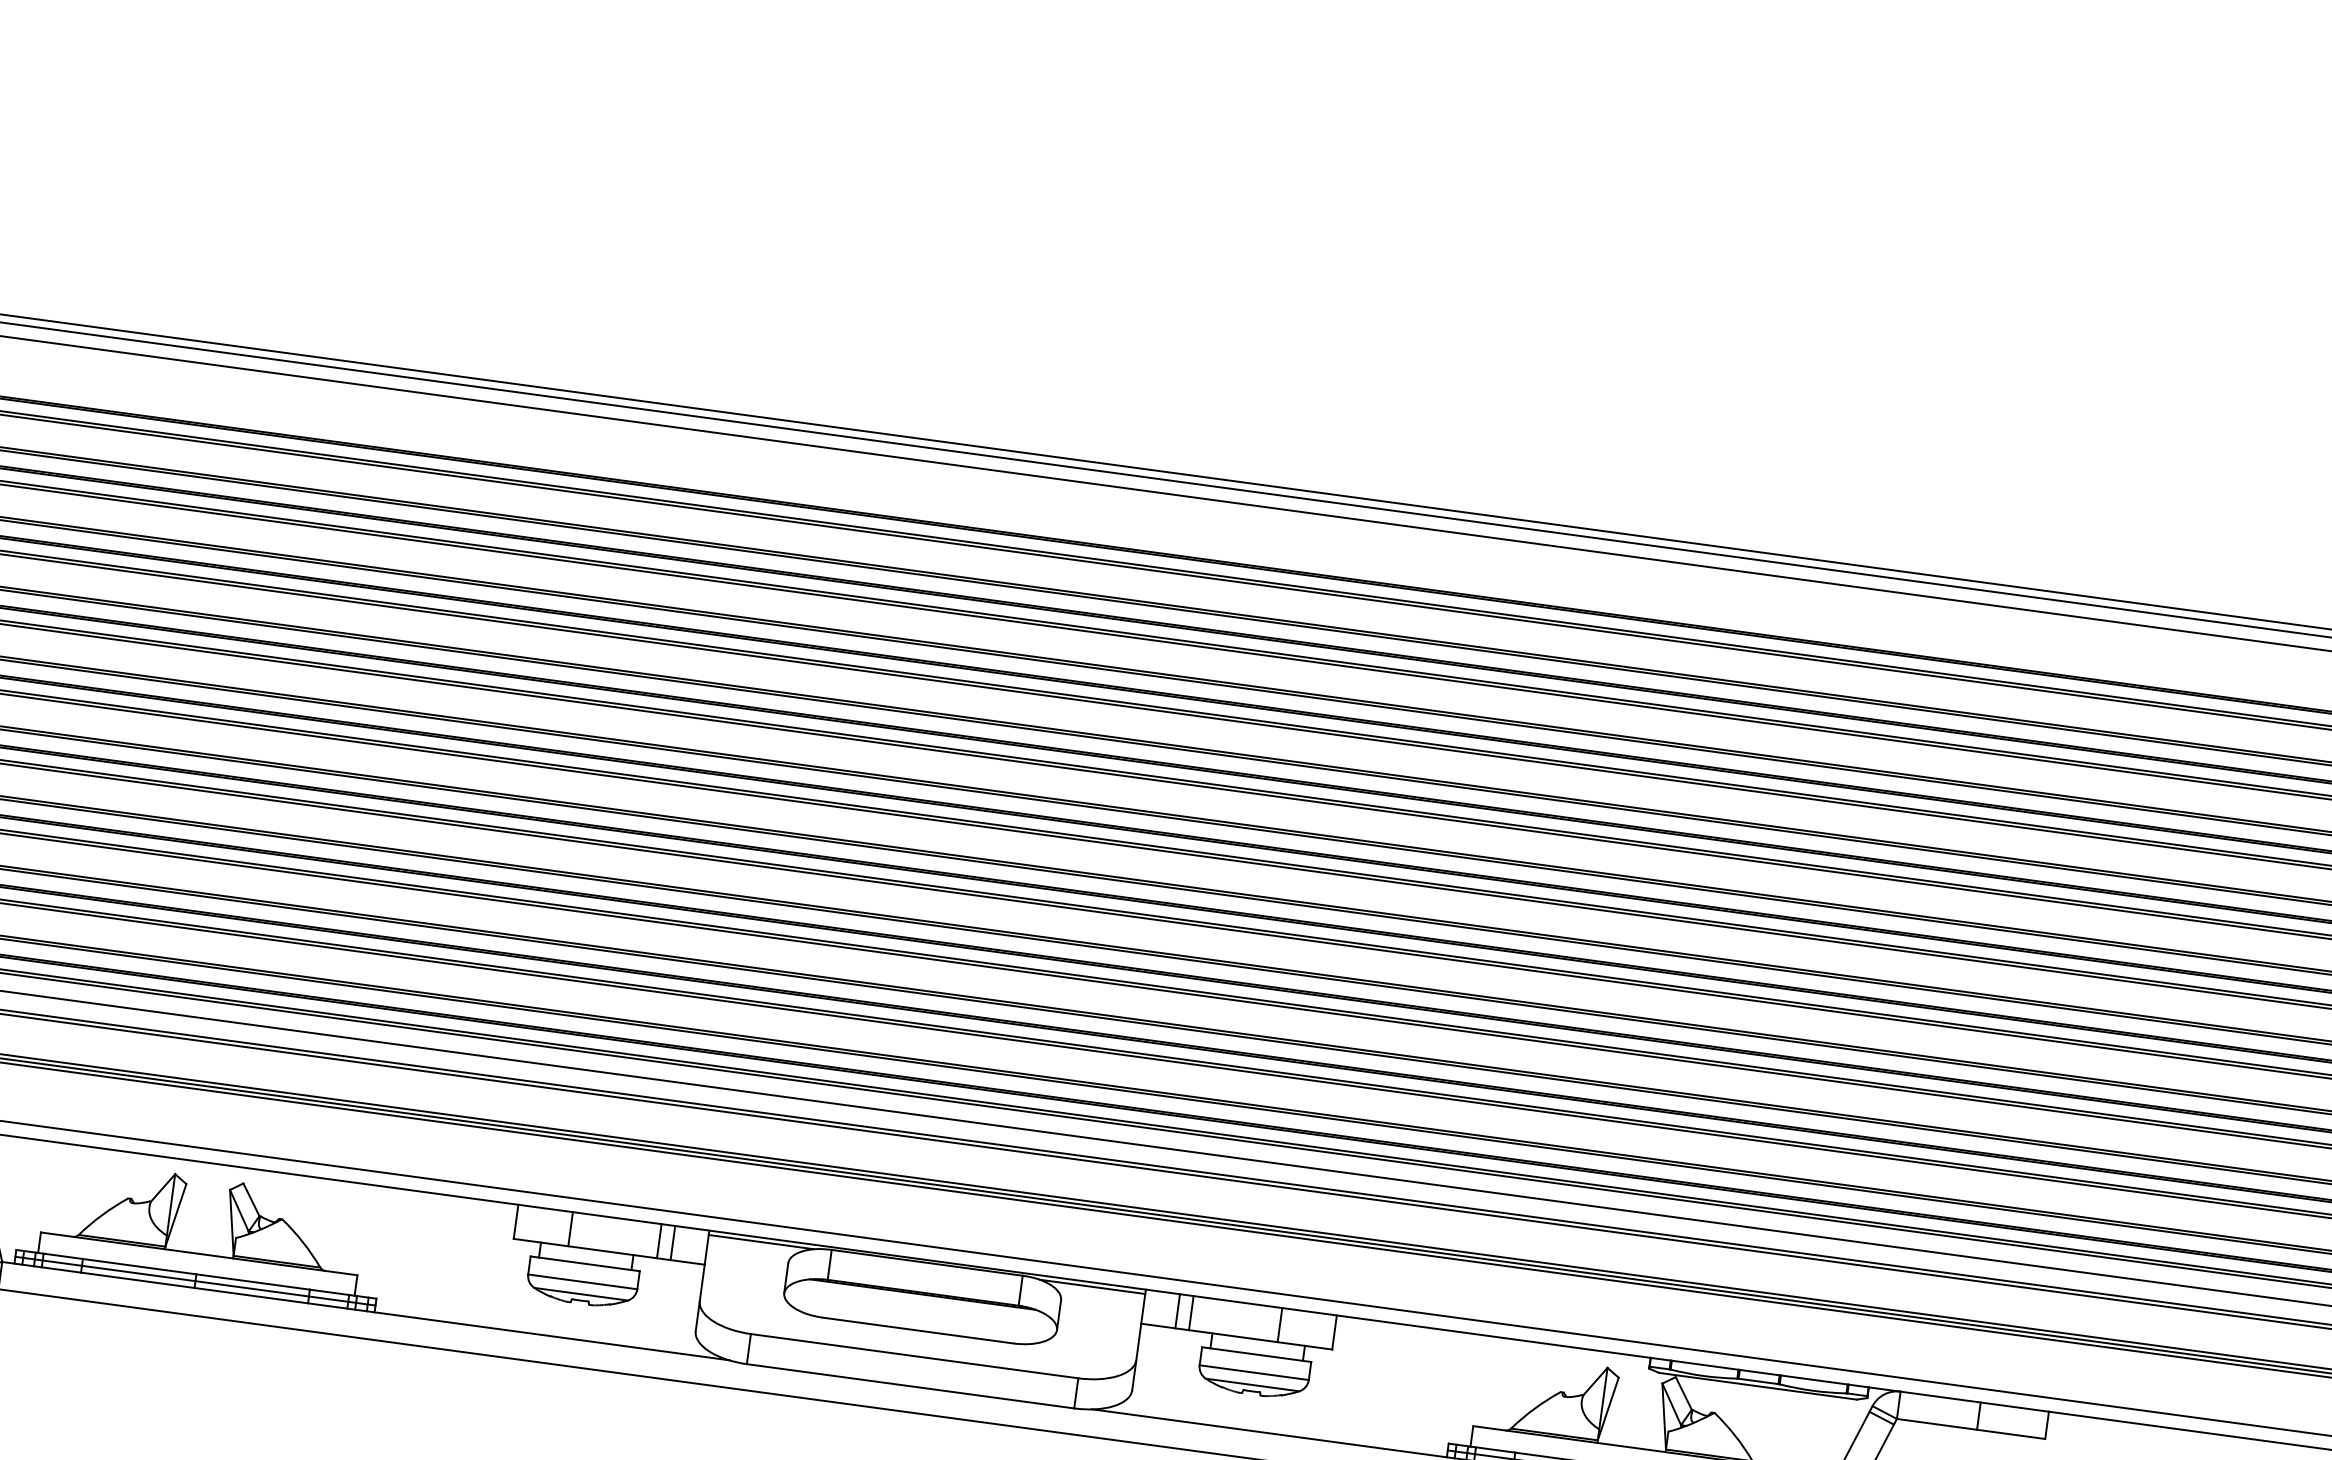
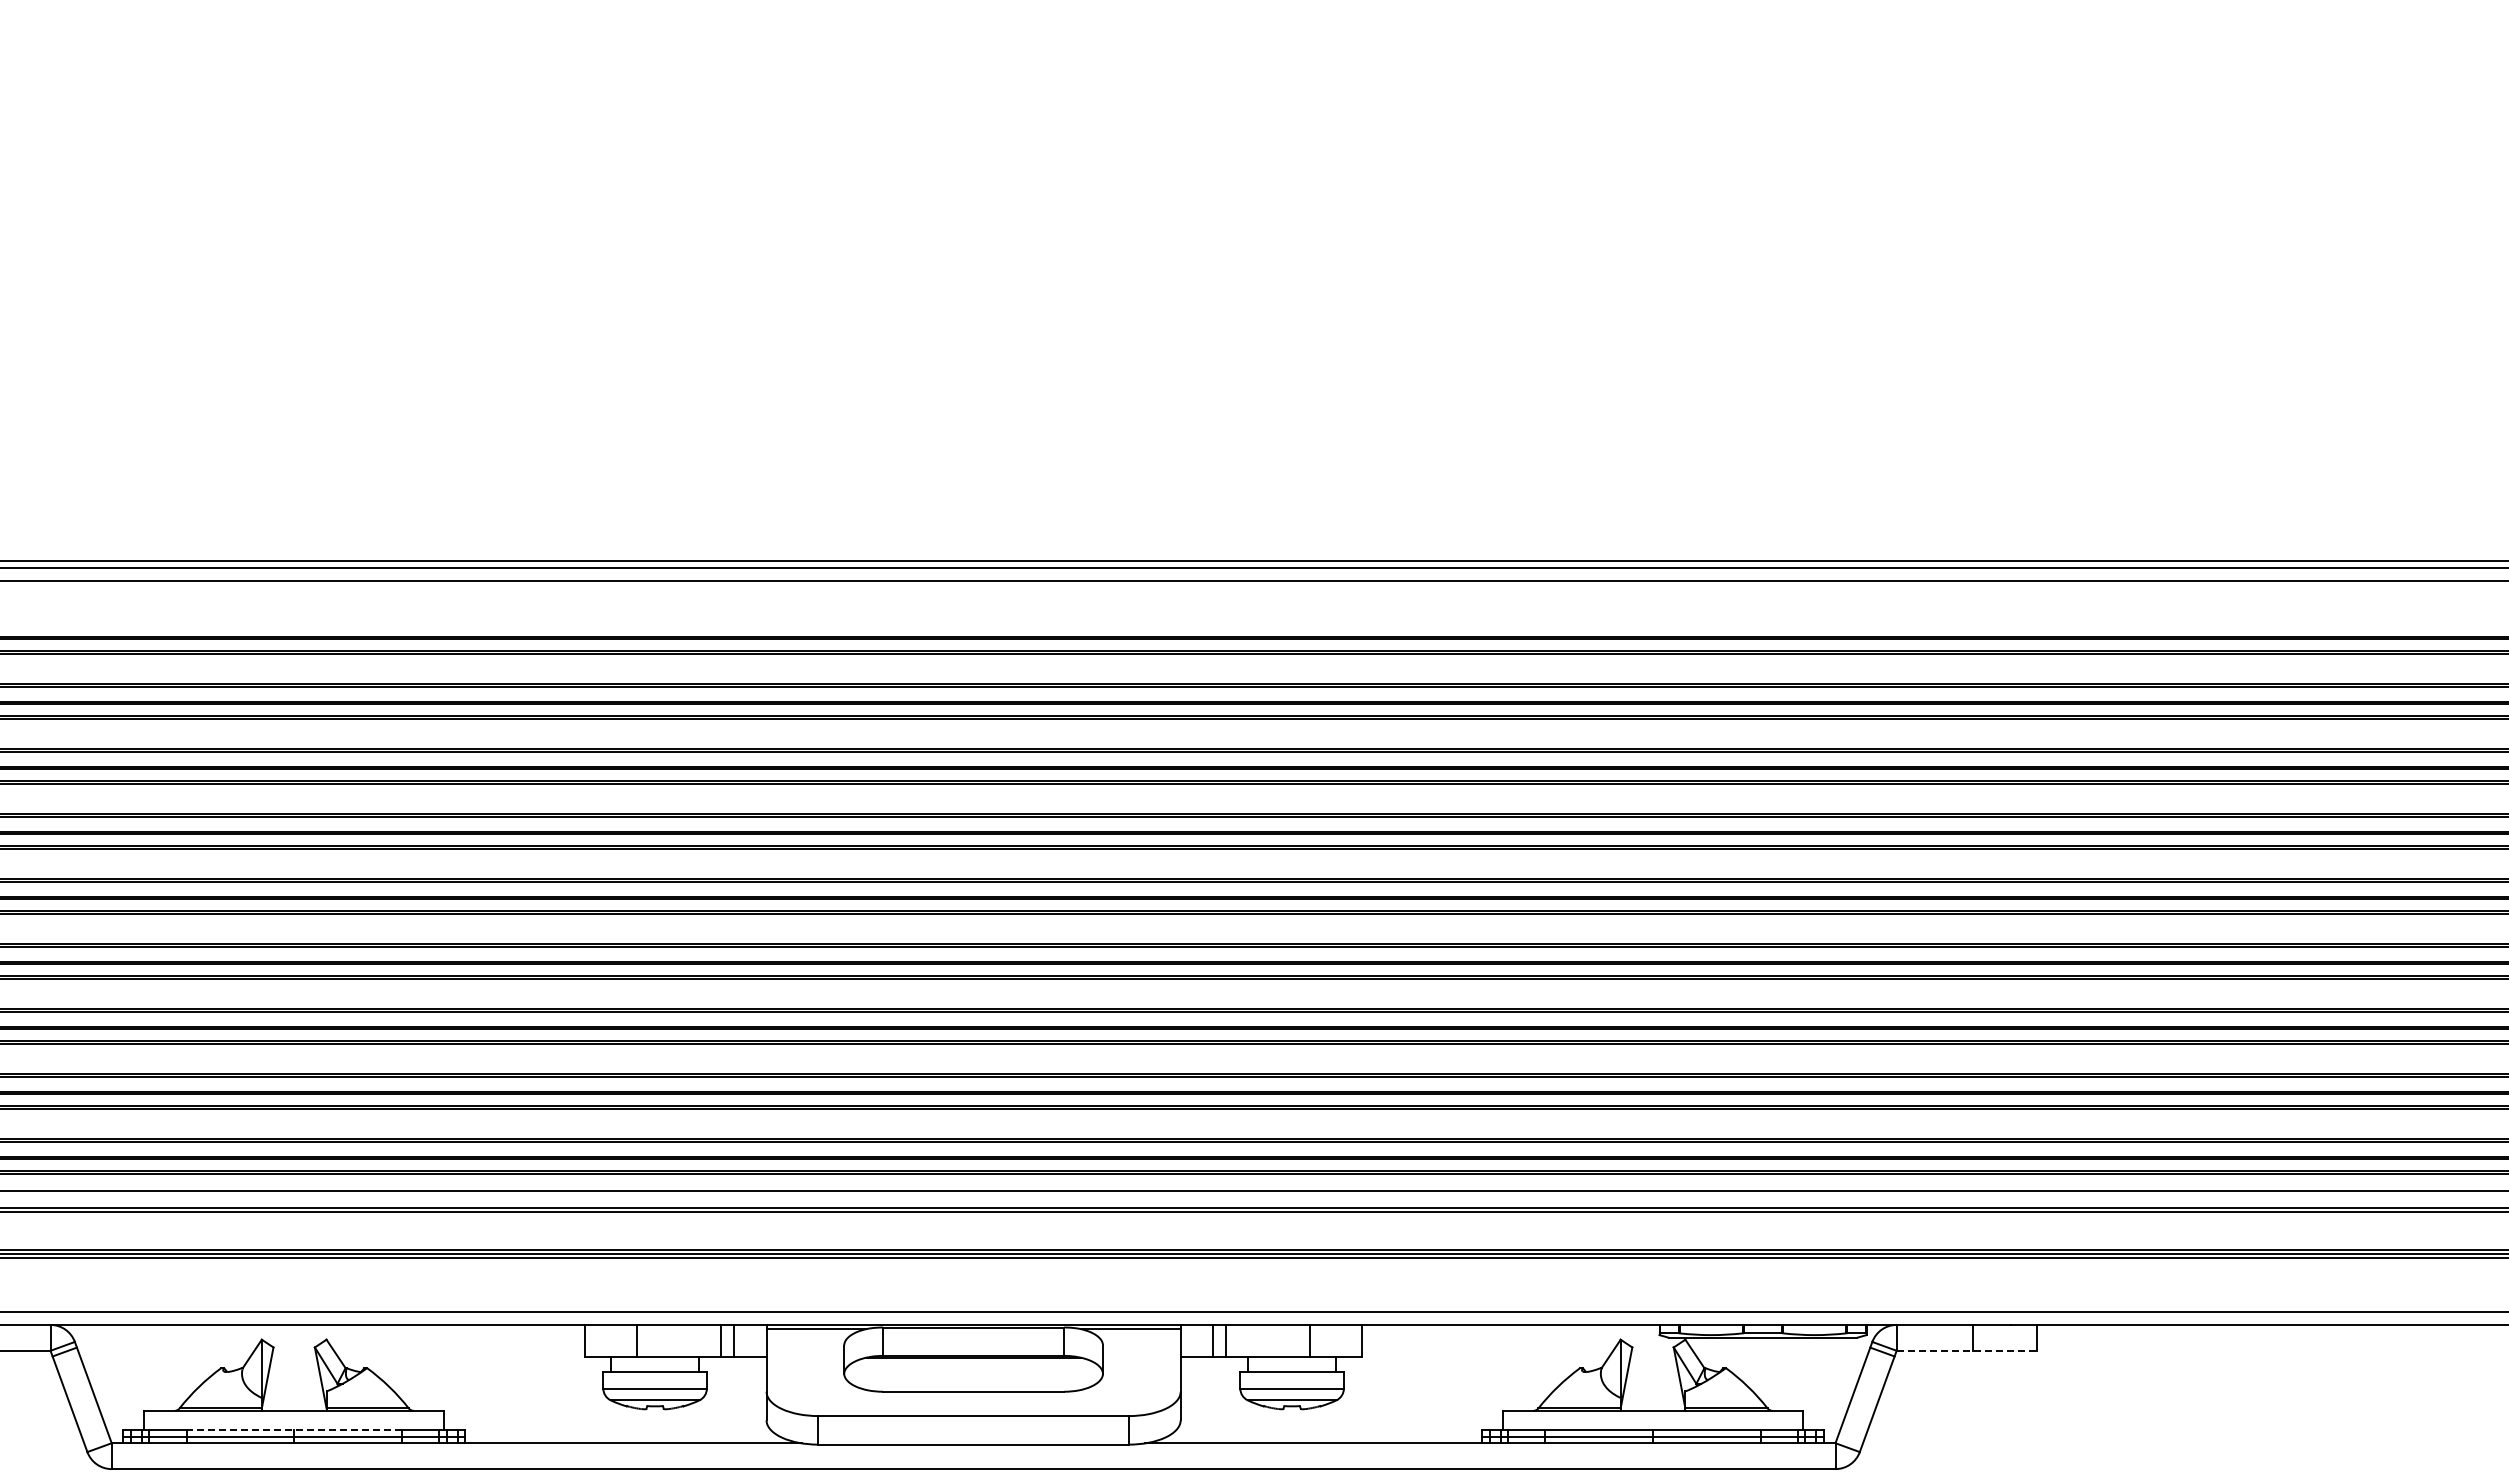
line: (196, 1274) -> (294, 1430), solid -> dashed
line: (1971, 1428) -> (1967, 1350), solid -> dashed

